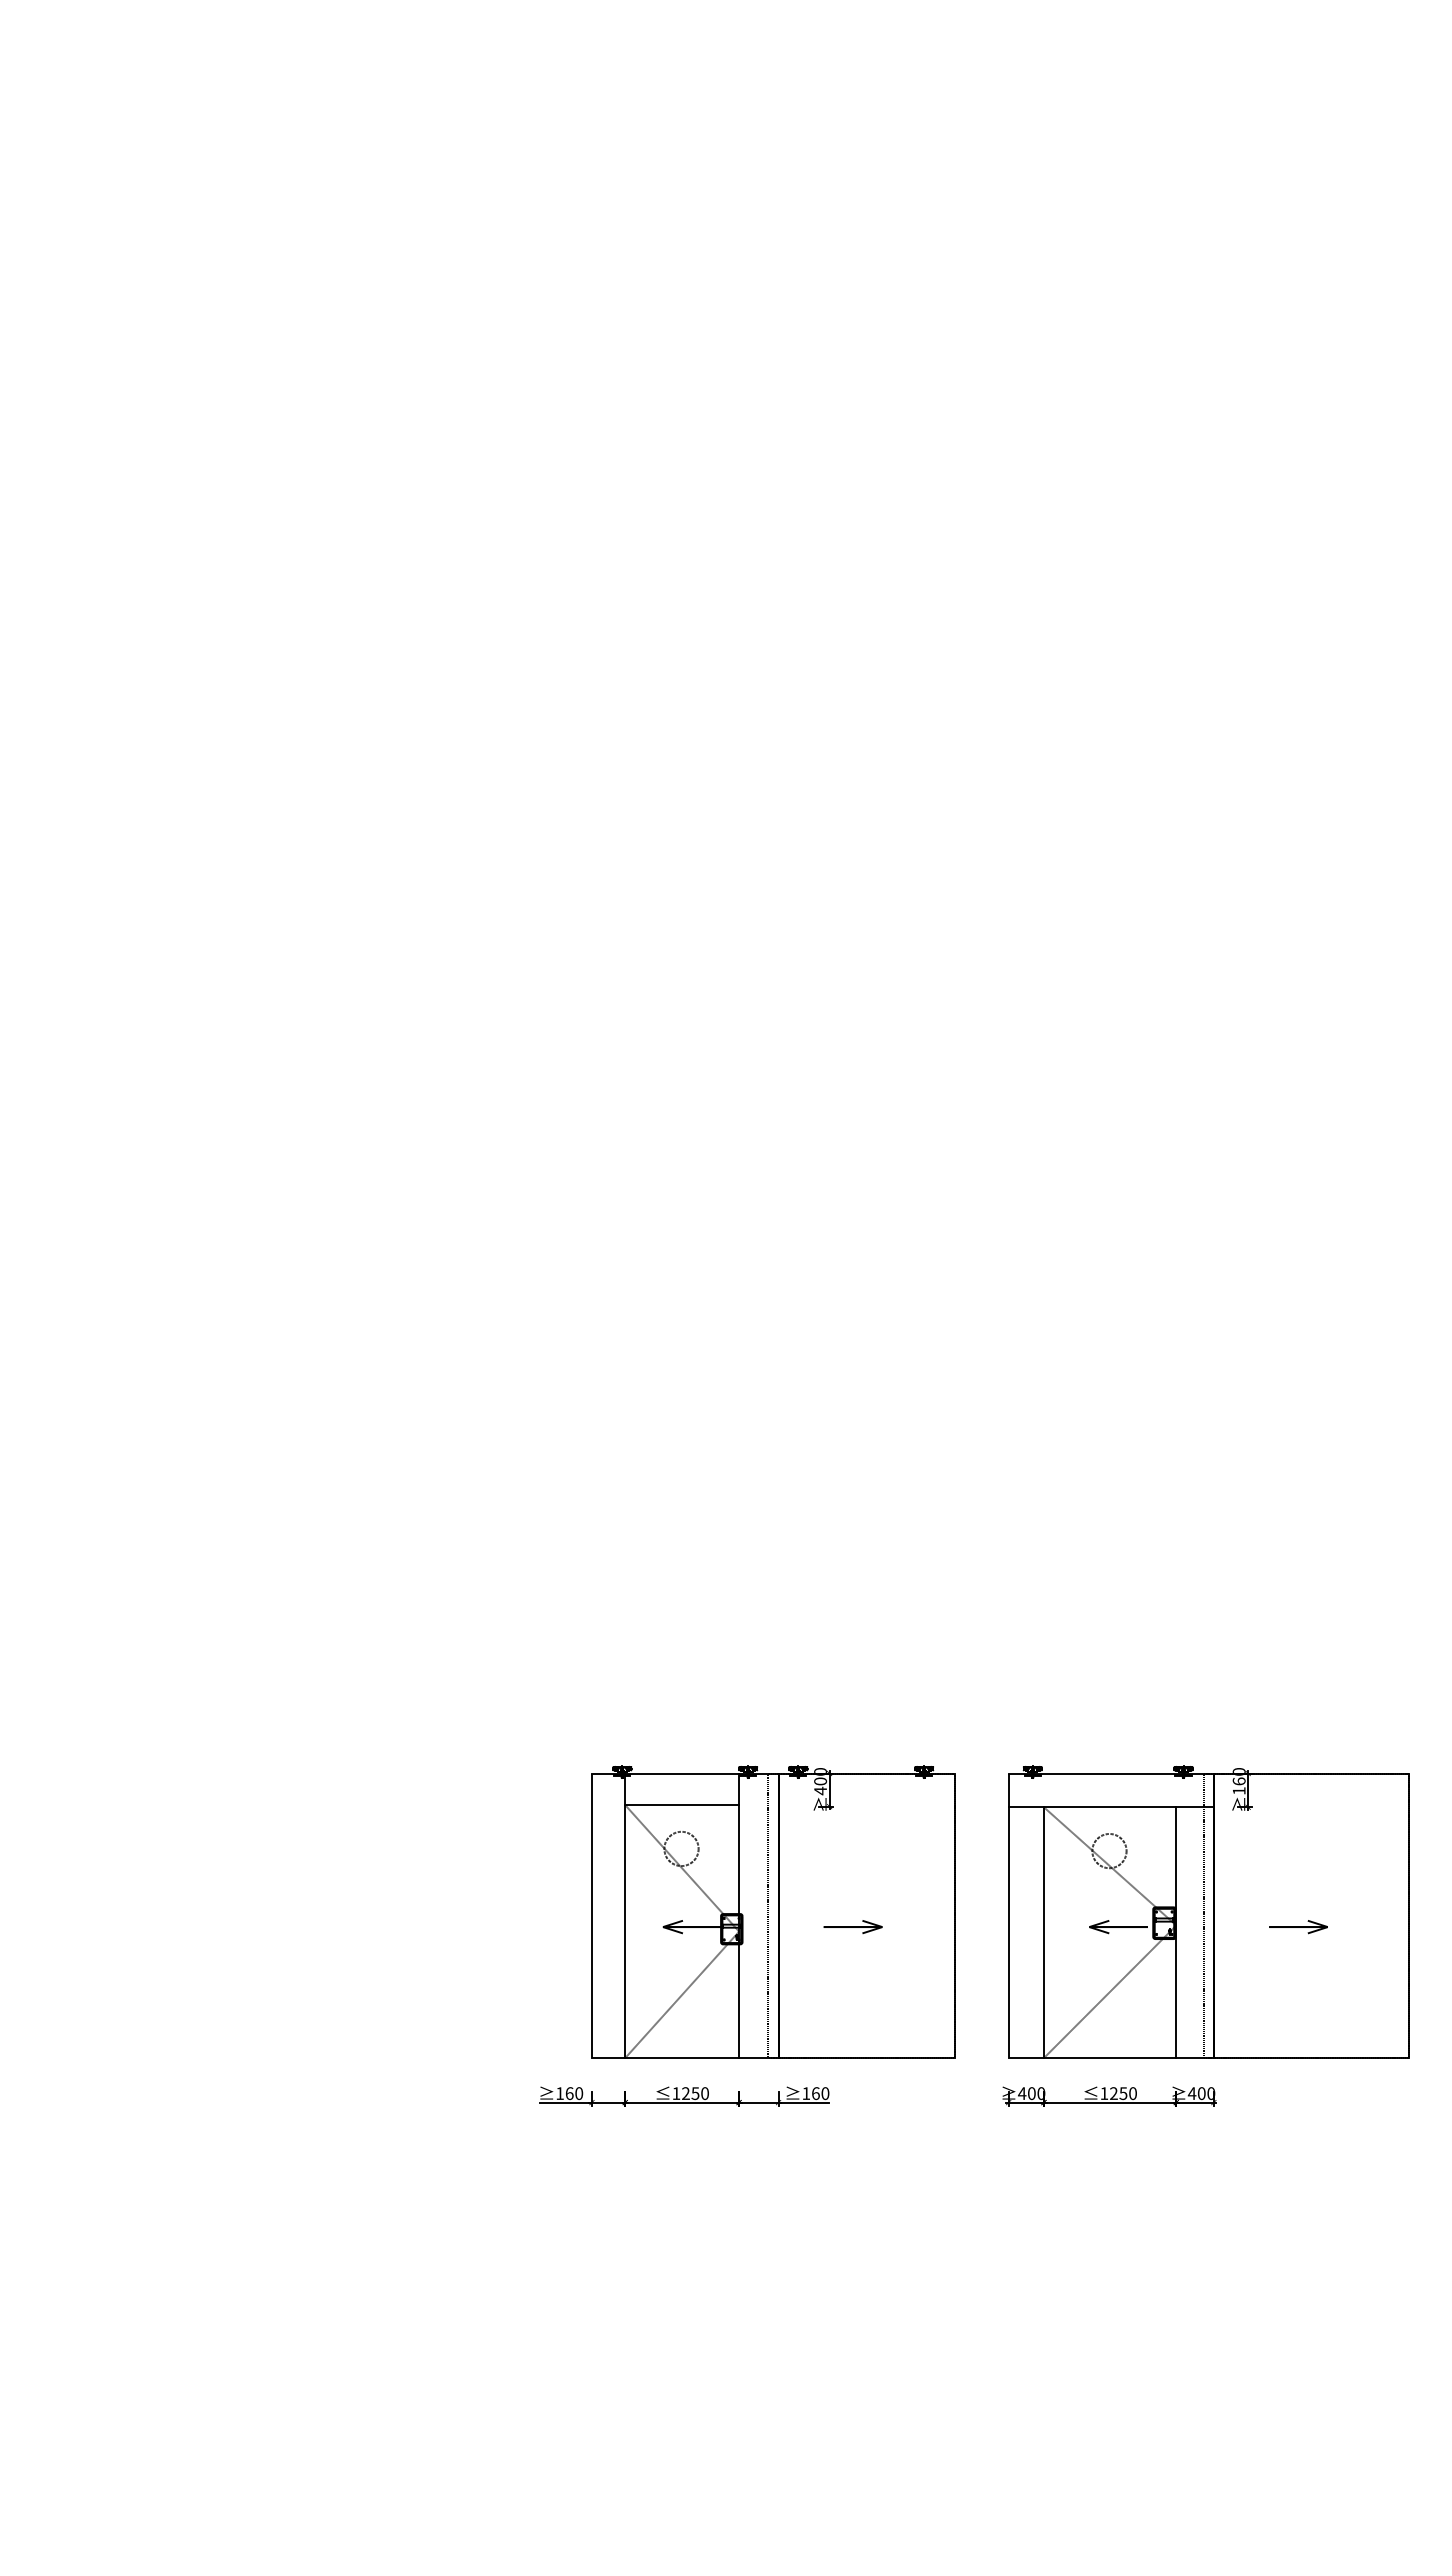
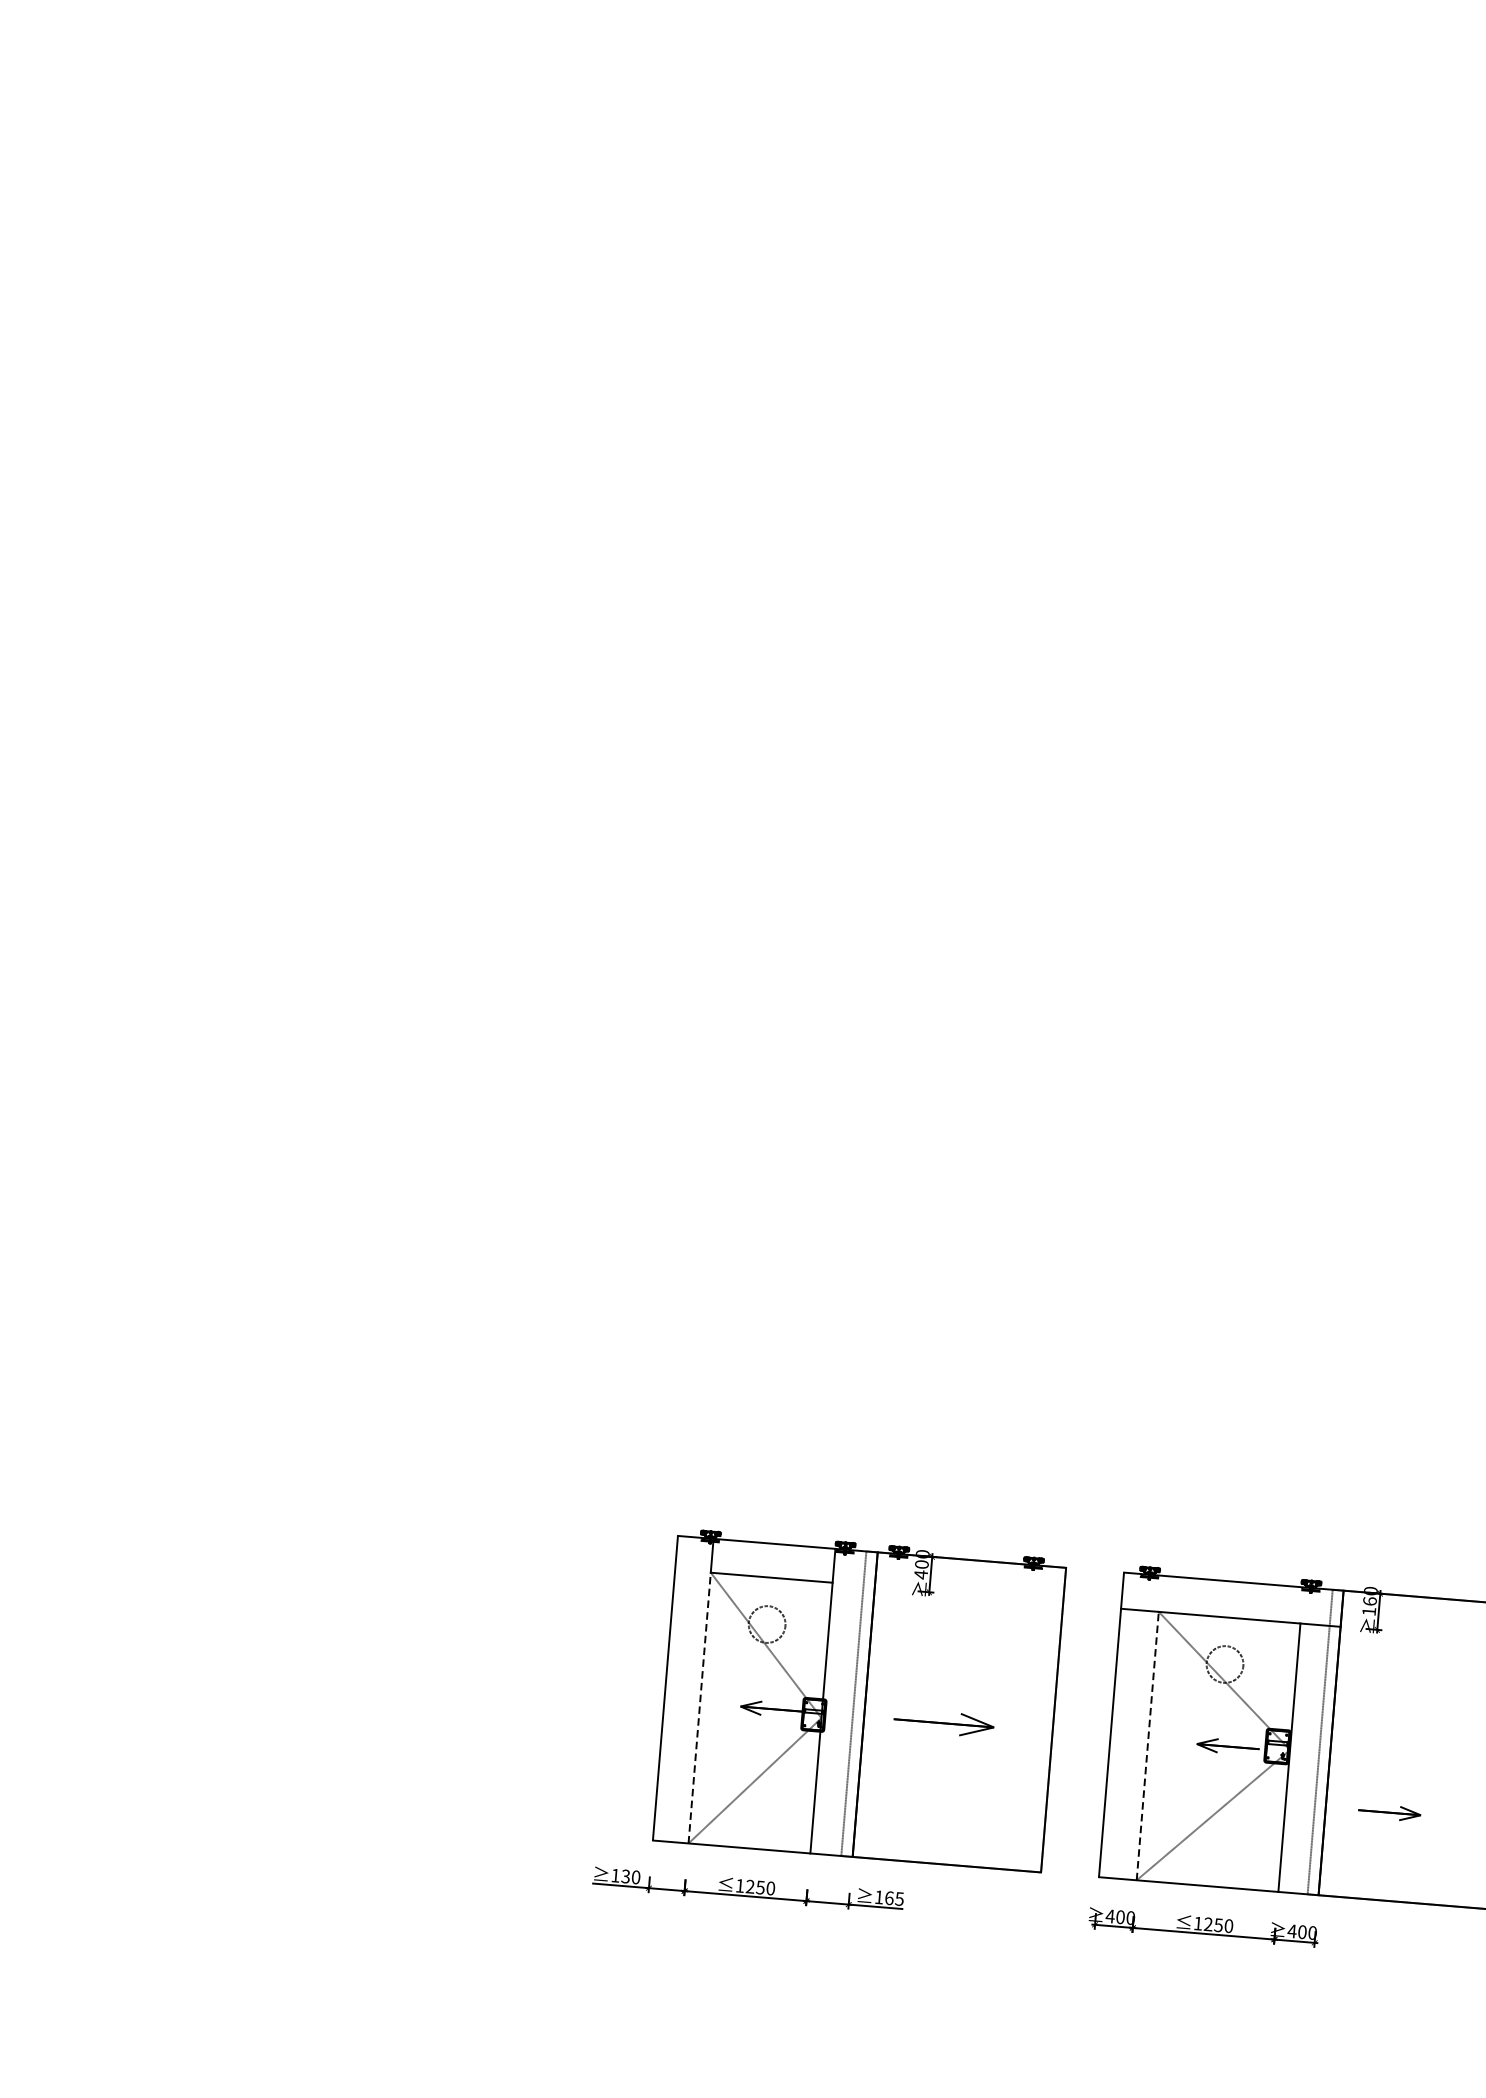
part: (852, 1926) -> (943, 1722), size x1.6
part: (1298, 1927) -> (1389, 1813), moved
line: (625, 1931) -> (699, 1707), solid -> dashed
line: (1043, 1932) -> (1147, 1745), solid -> dashed
text: (569, 2093) -> (625, 1876), 160 -> 130
text: (825, 2093) -> (899, 1898), 160 -> 165

